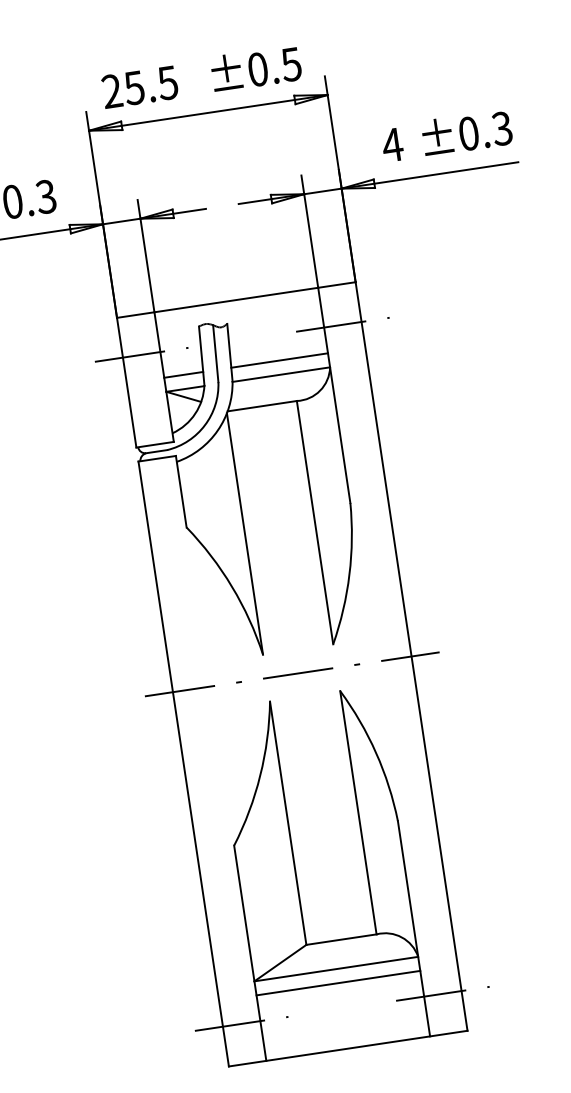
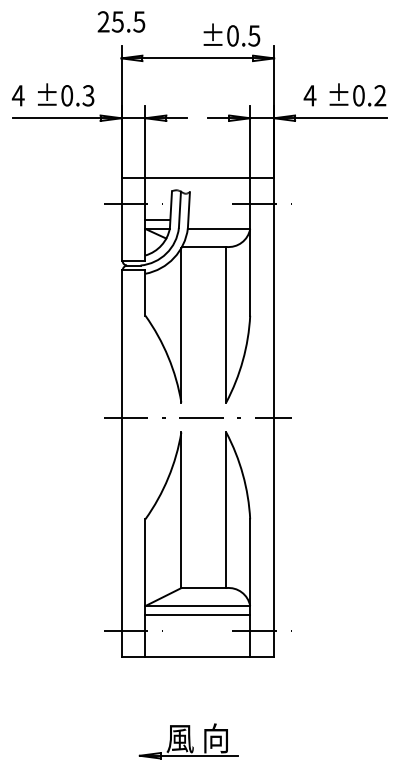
text: (139, 86) -> (121, 21), moved
text: (502, 128) -> (380, 95), ±0.3 -> ±0.2
line: (280, 361) -> (219, 220), removed

